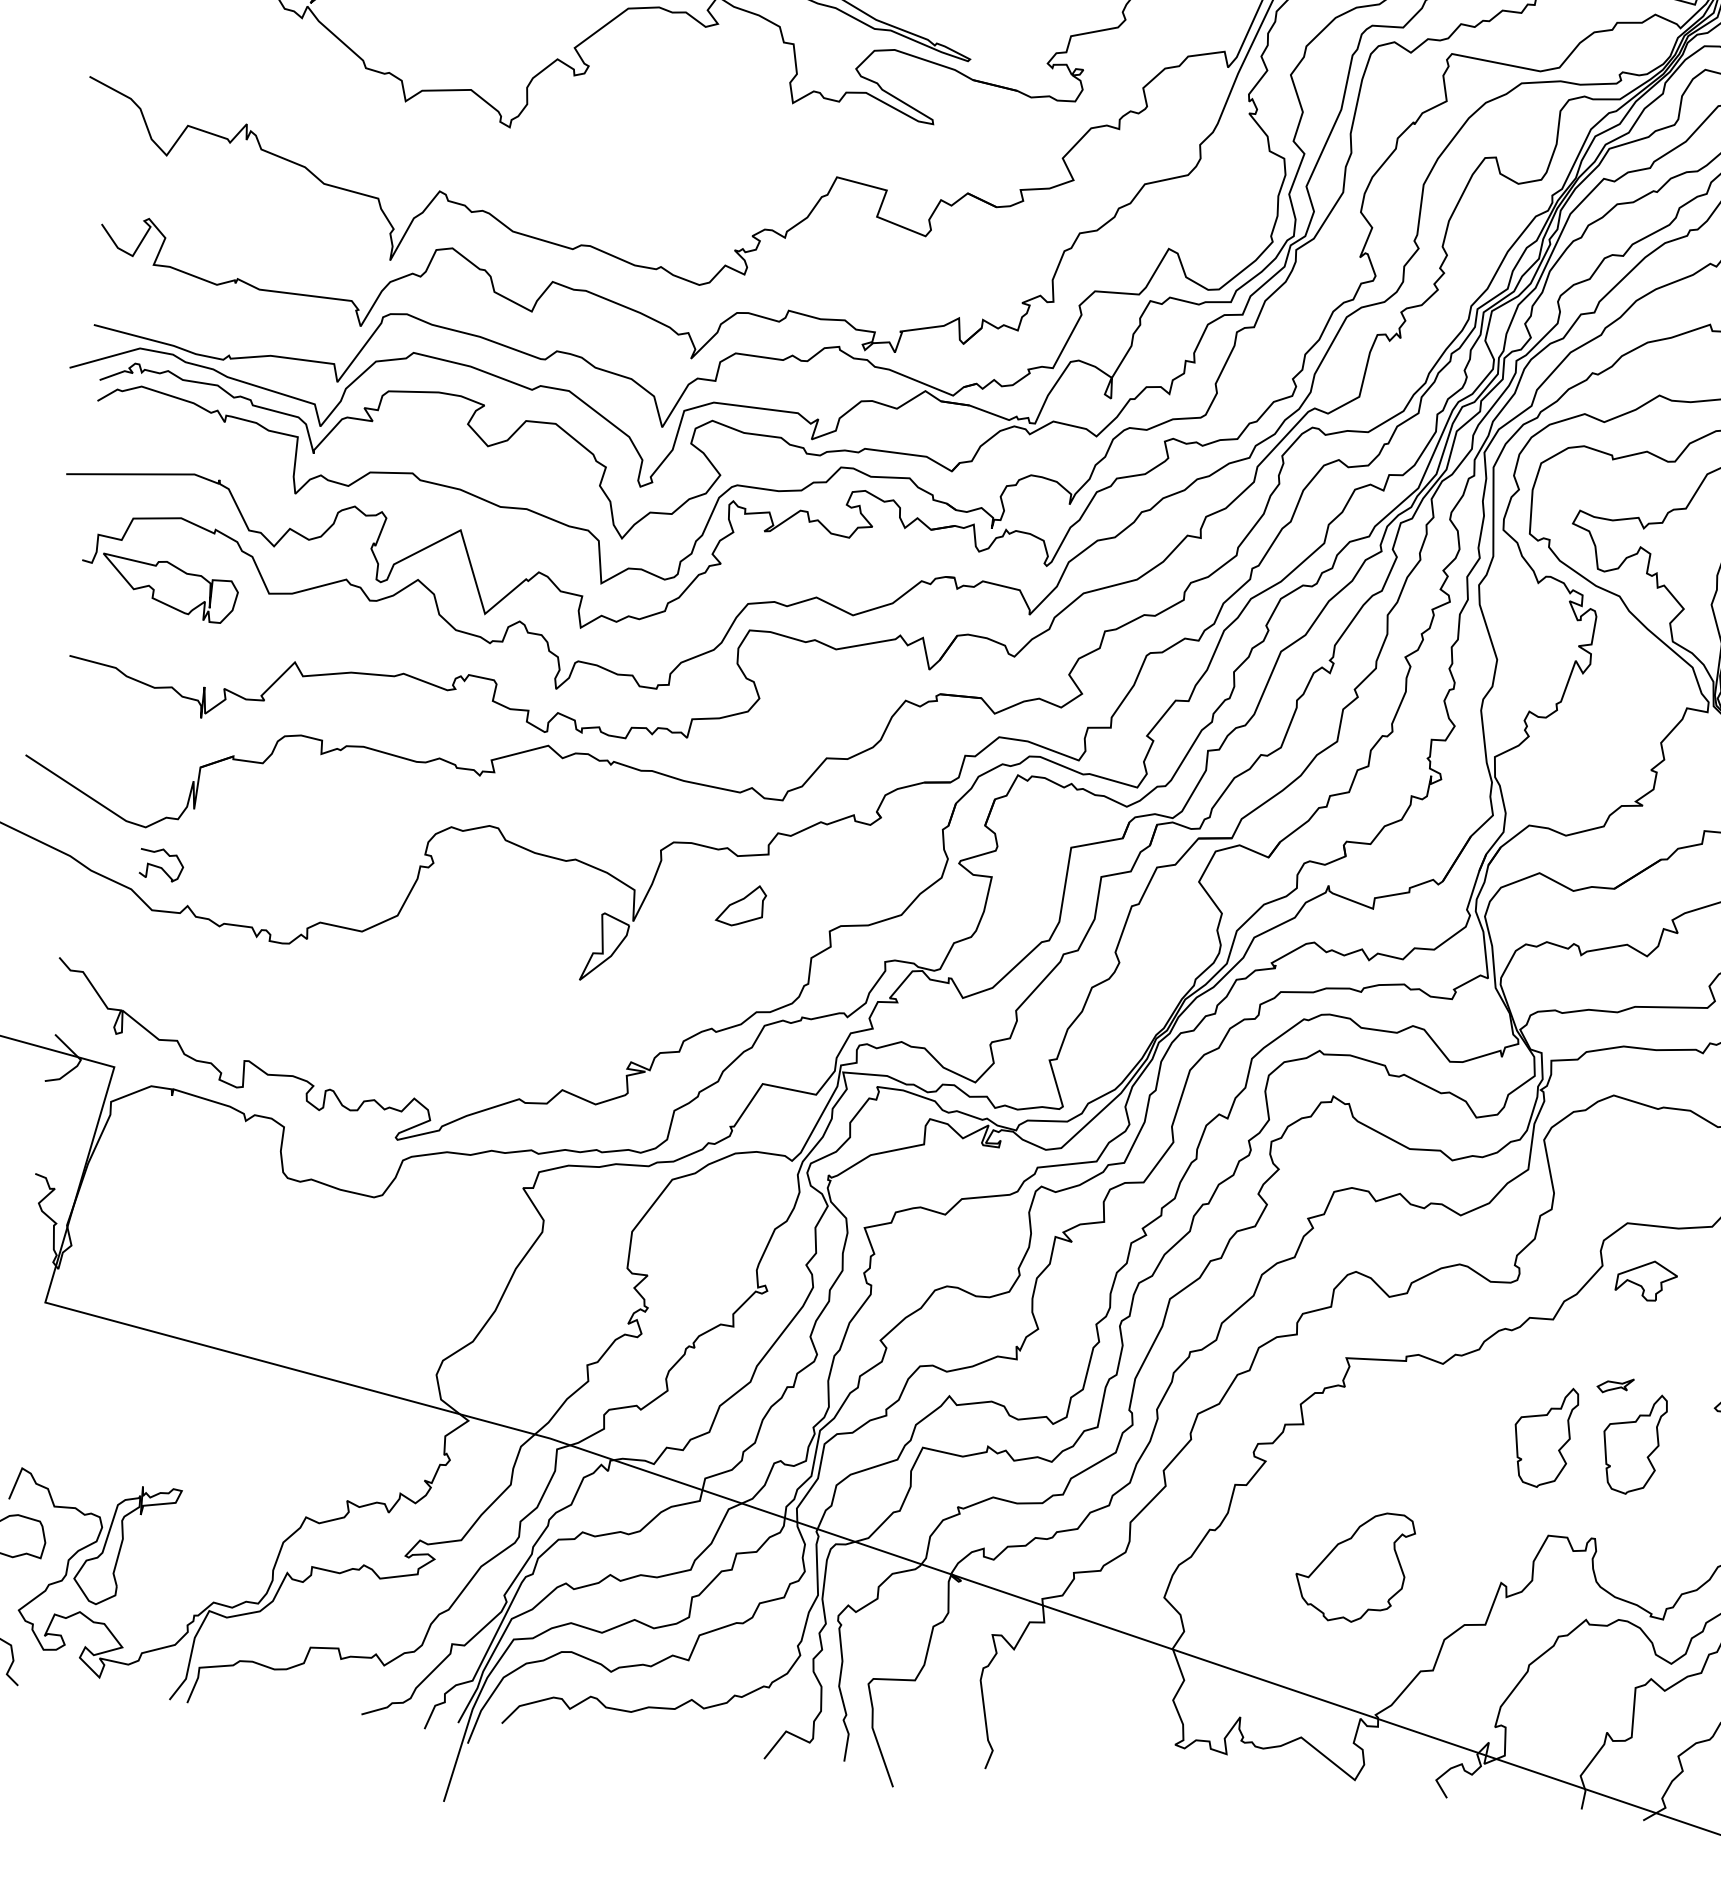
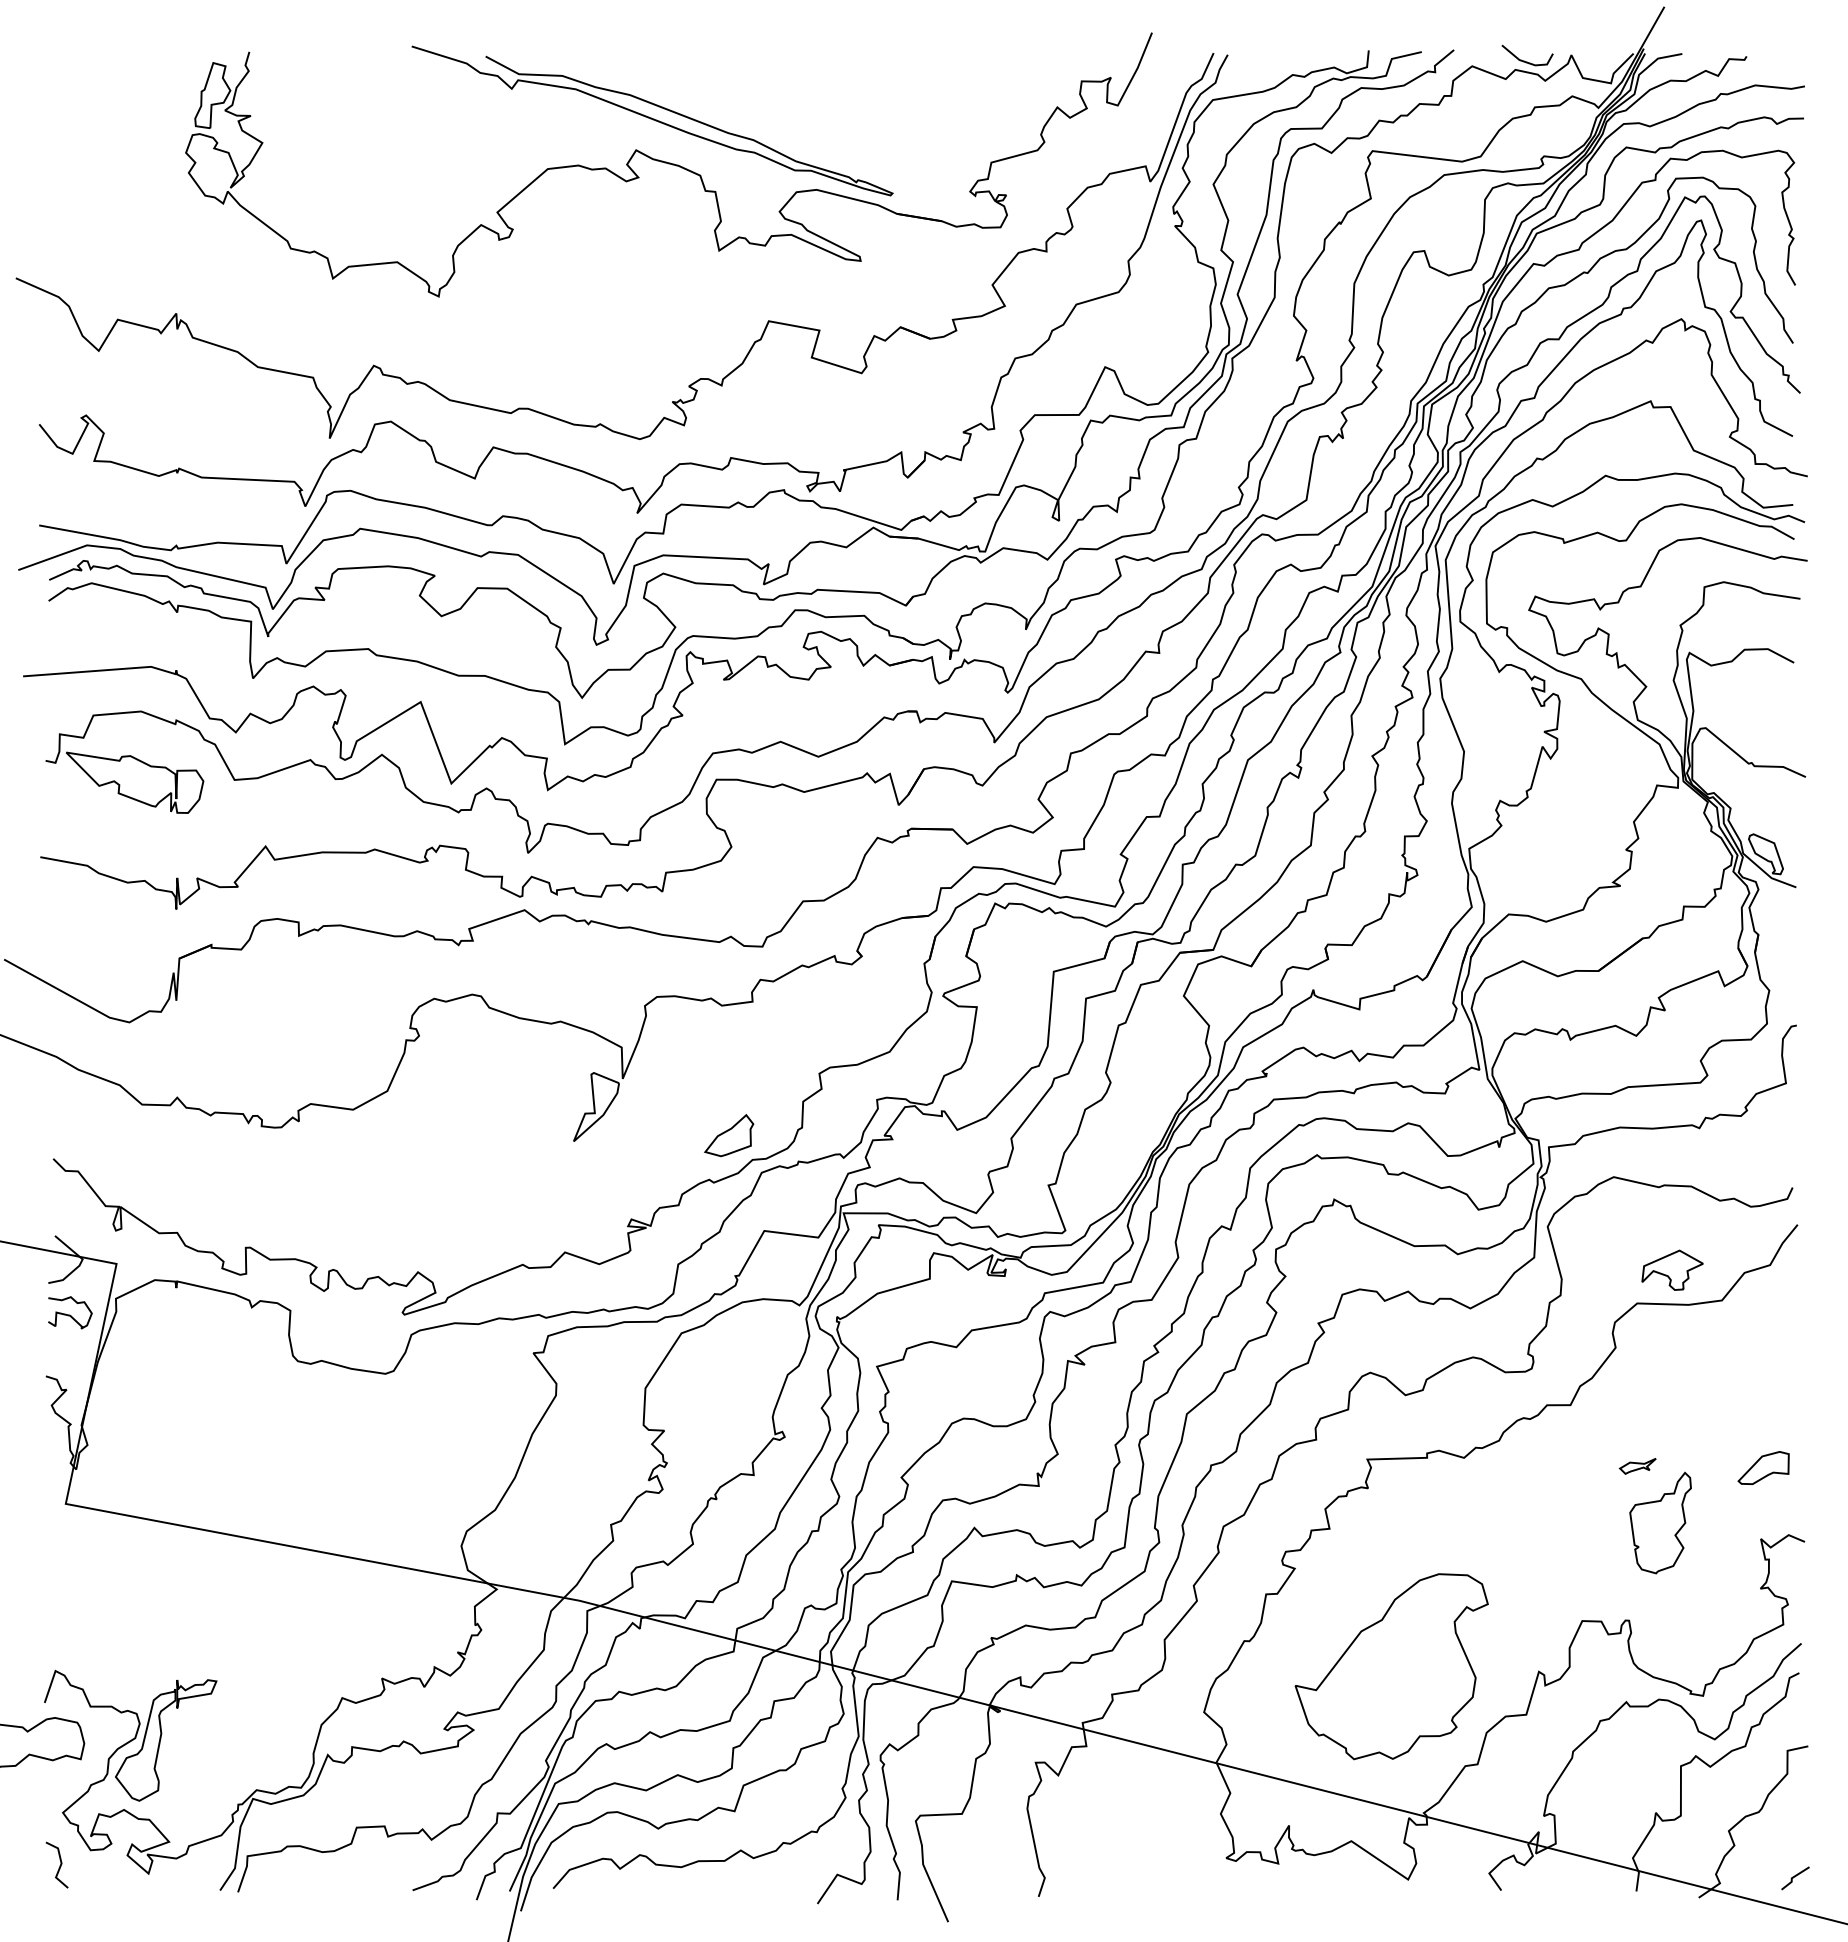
curve: (161, 866) -> (70, 1314), moved
part: (741, 905) -> (729, 1135), moved
part: (1646, 1279) -> (1672, 1269), moved
part: (1545, 1436) -> (1571, 1522), removed
part: (1354, 1566) -> (1391, 1666), size x1.67

